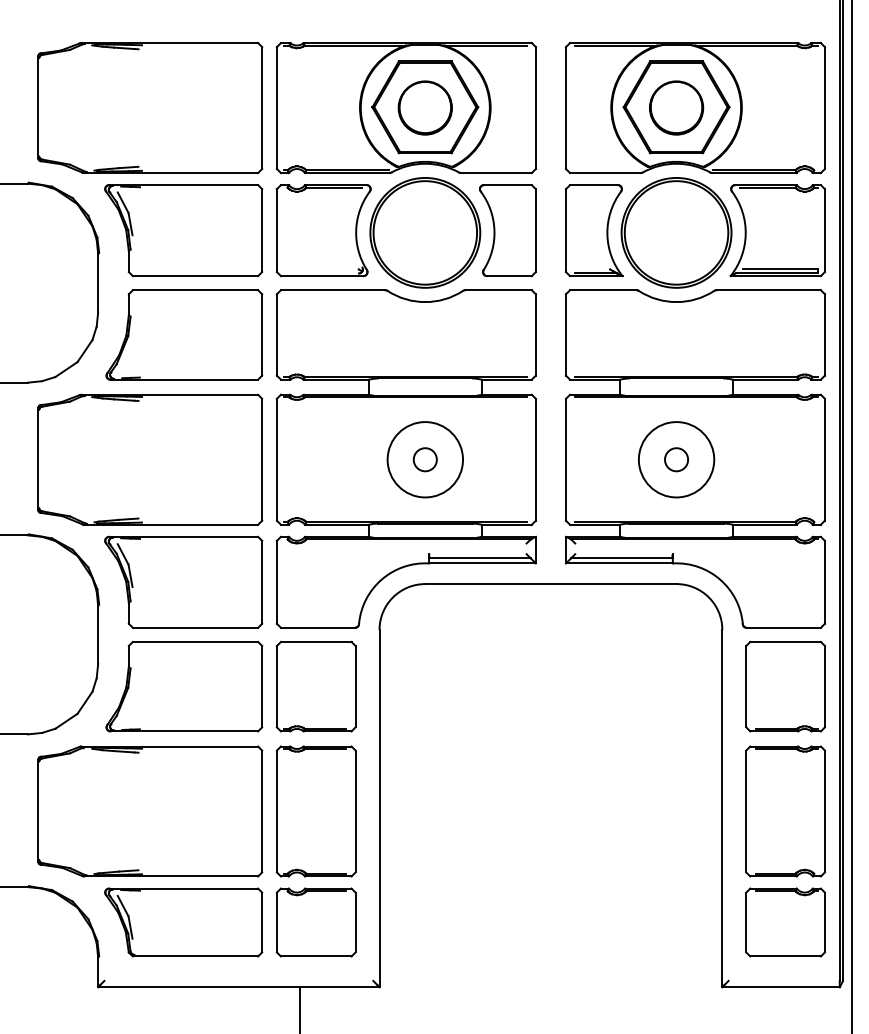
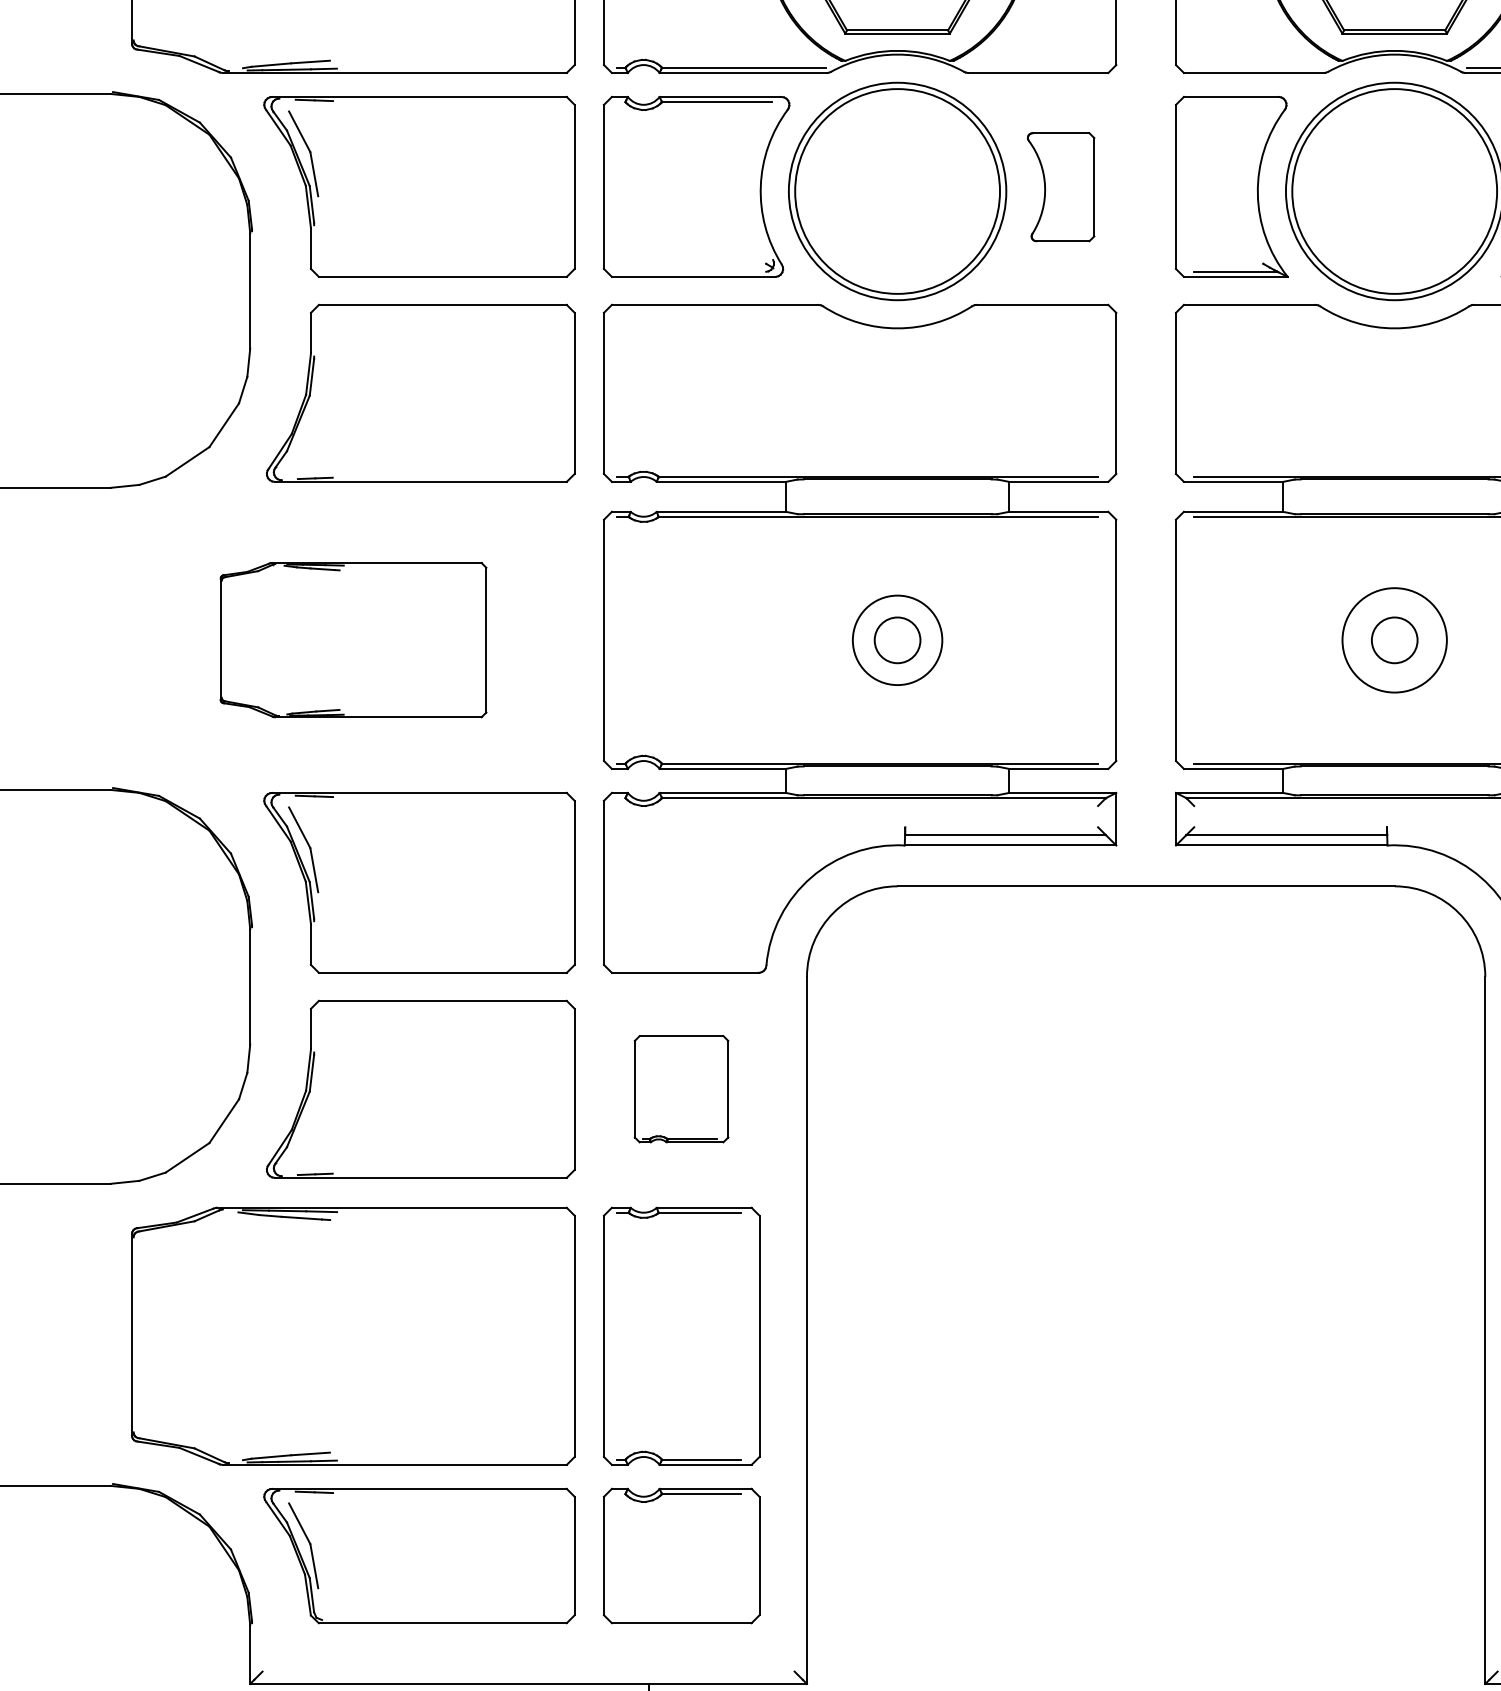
part: (507, 230) -> (1060, 186), size x0.6
part: (150, 459) -> (353, 639), size x0.6
circle: (425, 459) -> (897, 639), size x0.6
circle: (676, 459) -> (1394, 639), size x0.7
part: (315, 686) -> (680, 1088), size x0.6

